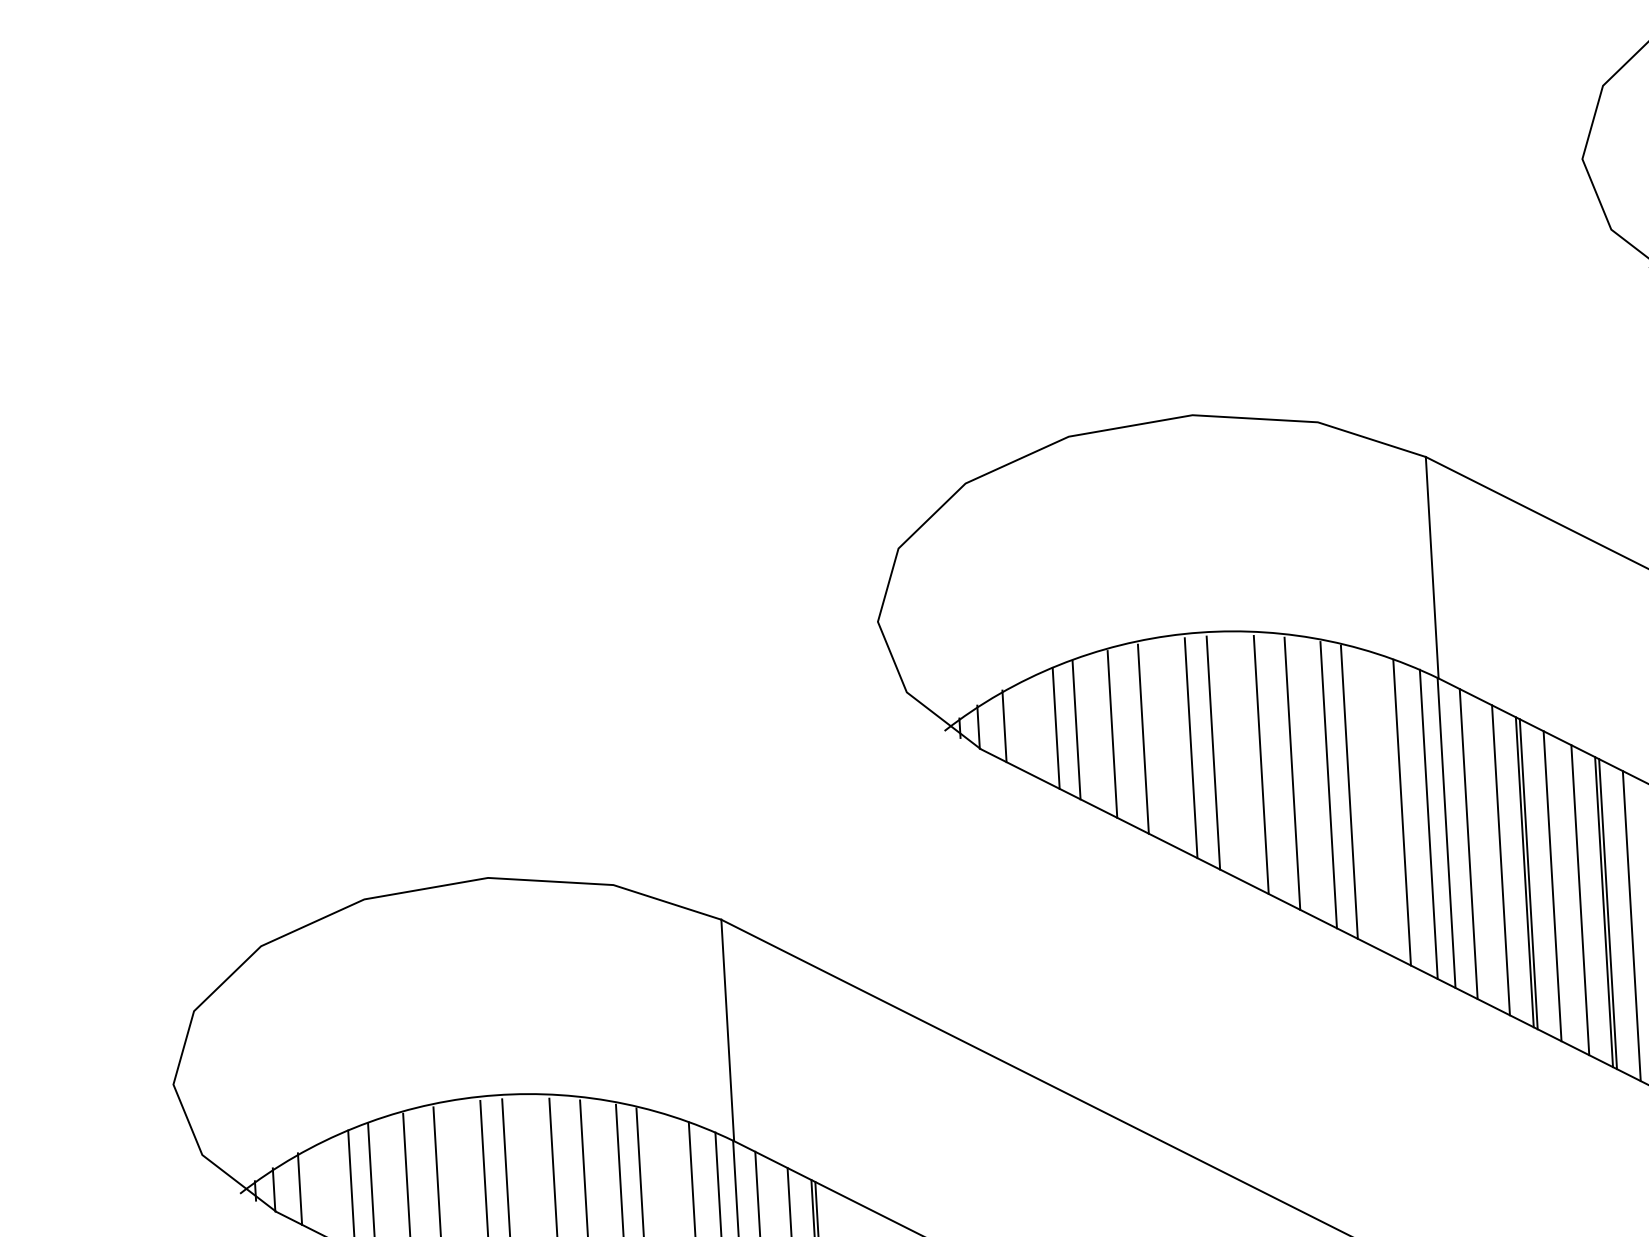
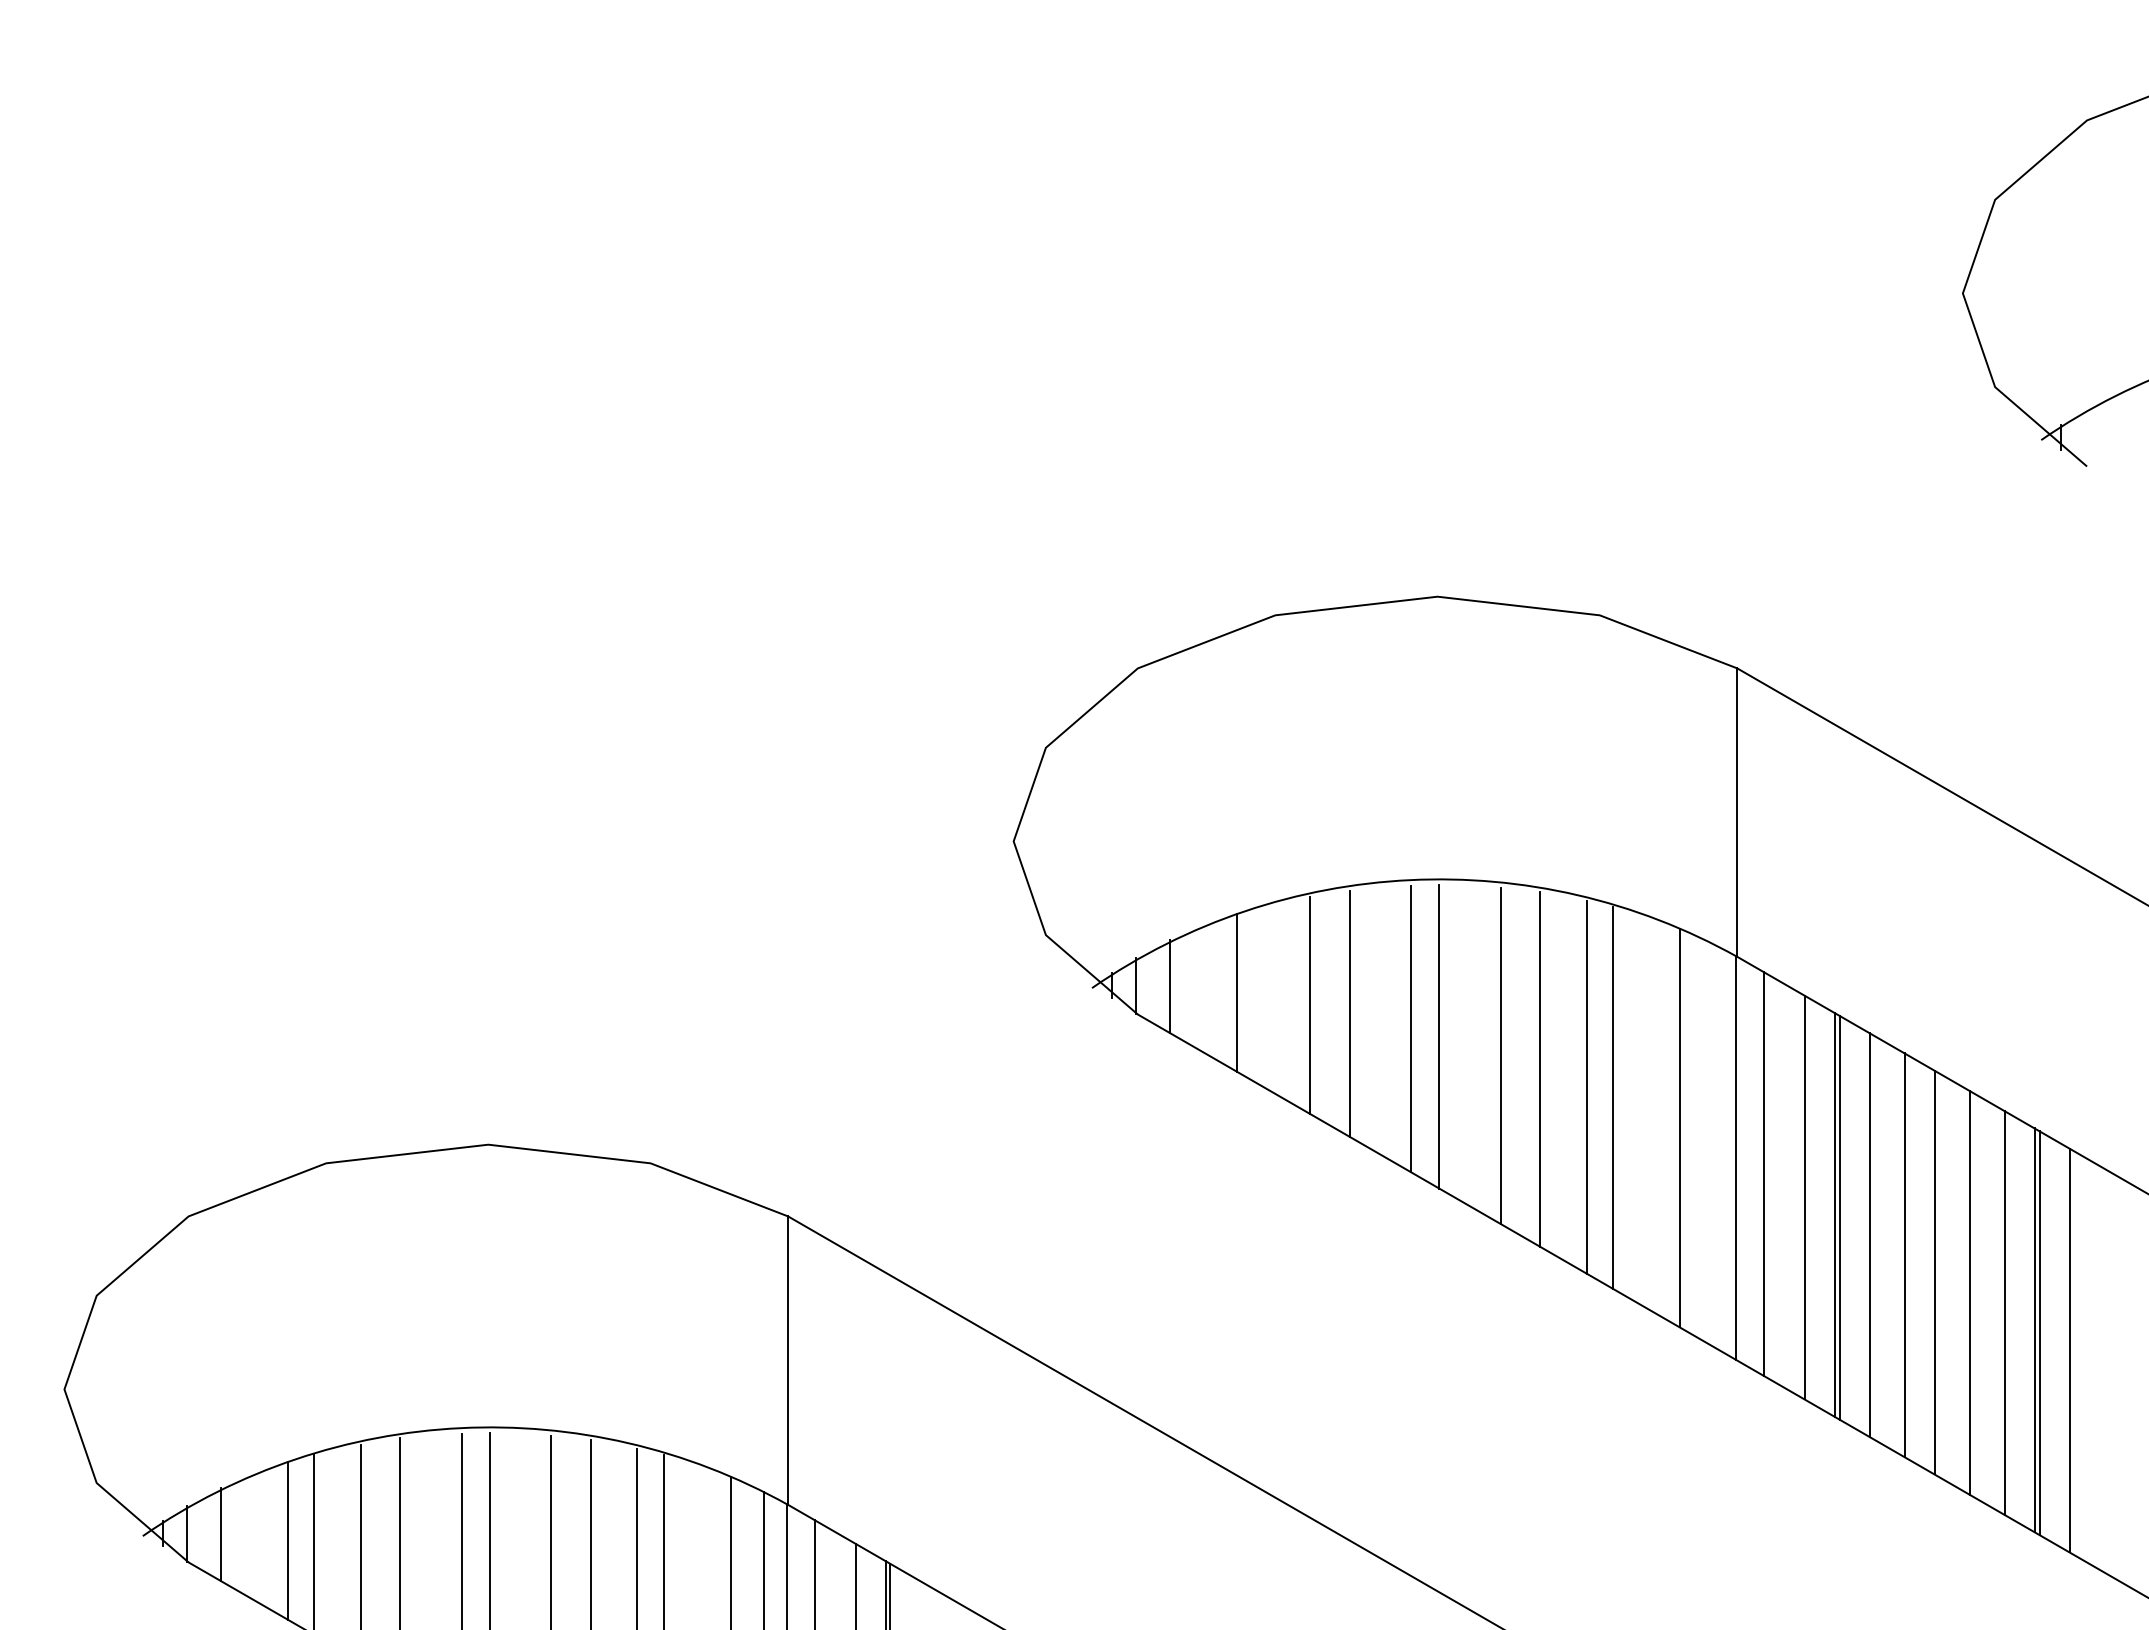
line: (1076, 729) -> (1263, 996), removed
line: (1428, 824) -> (1713, 1145), removed
line: (1607, 914) -> (1939, 1275), removed

